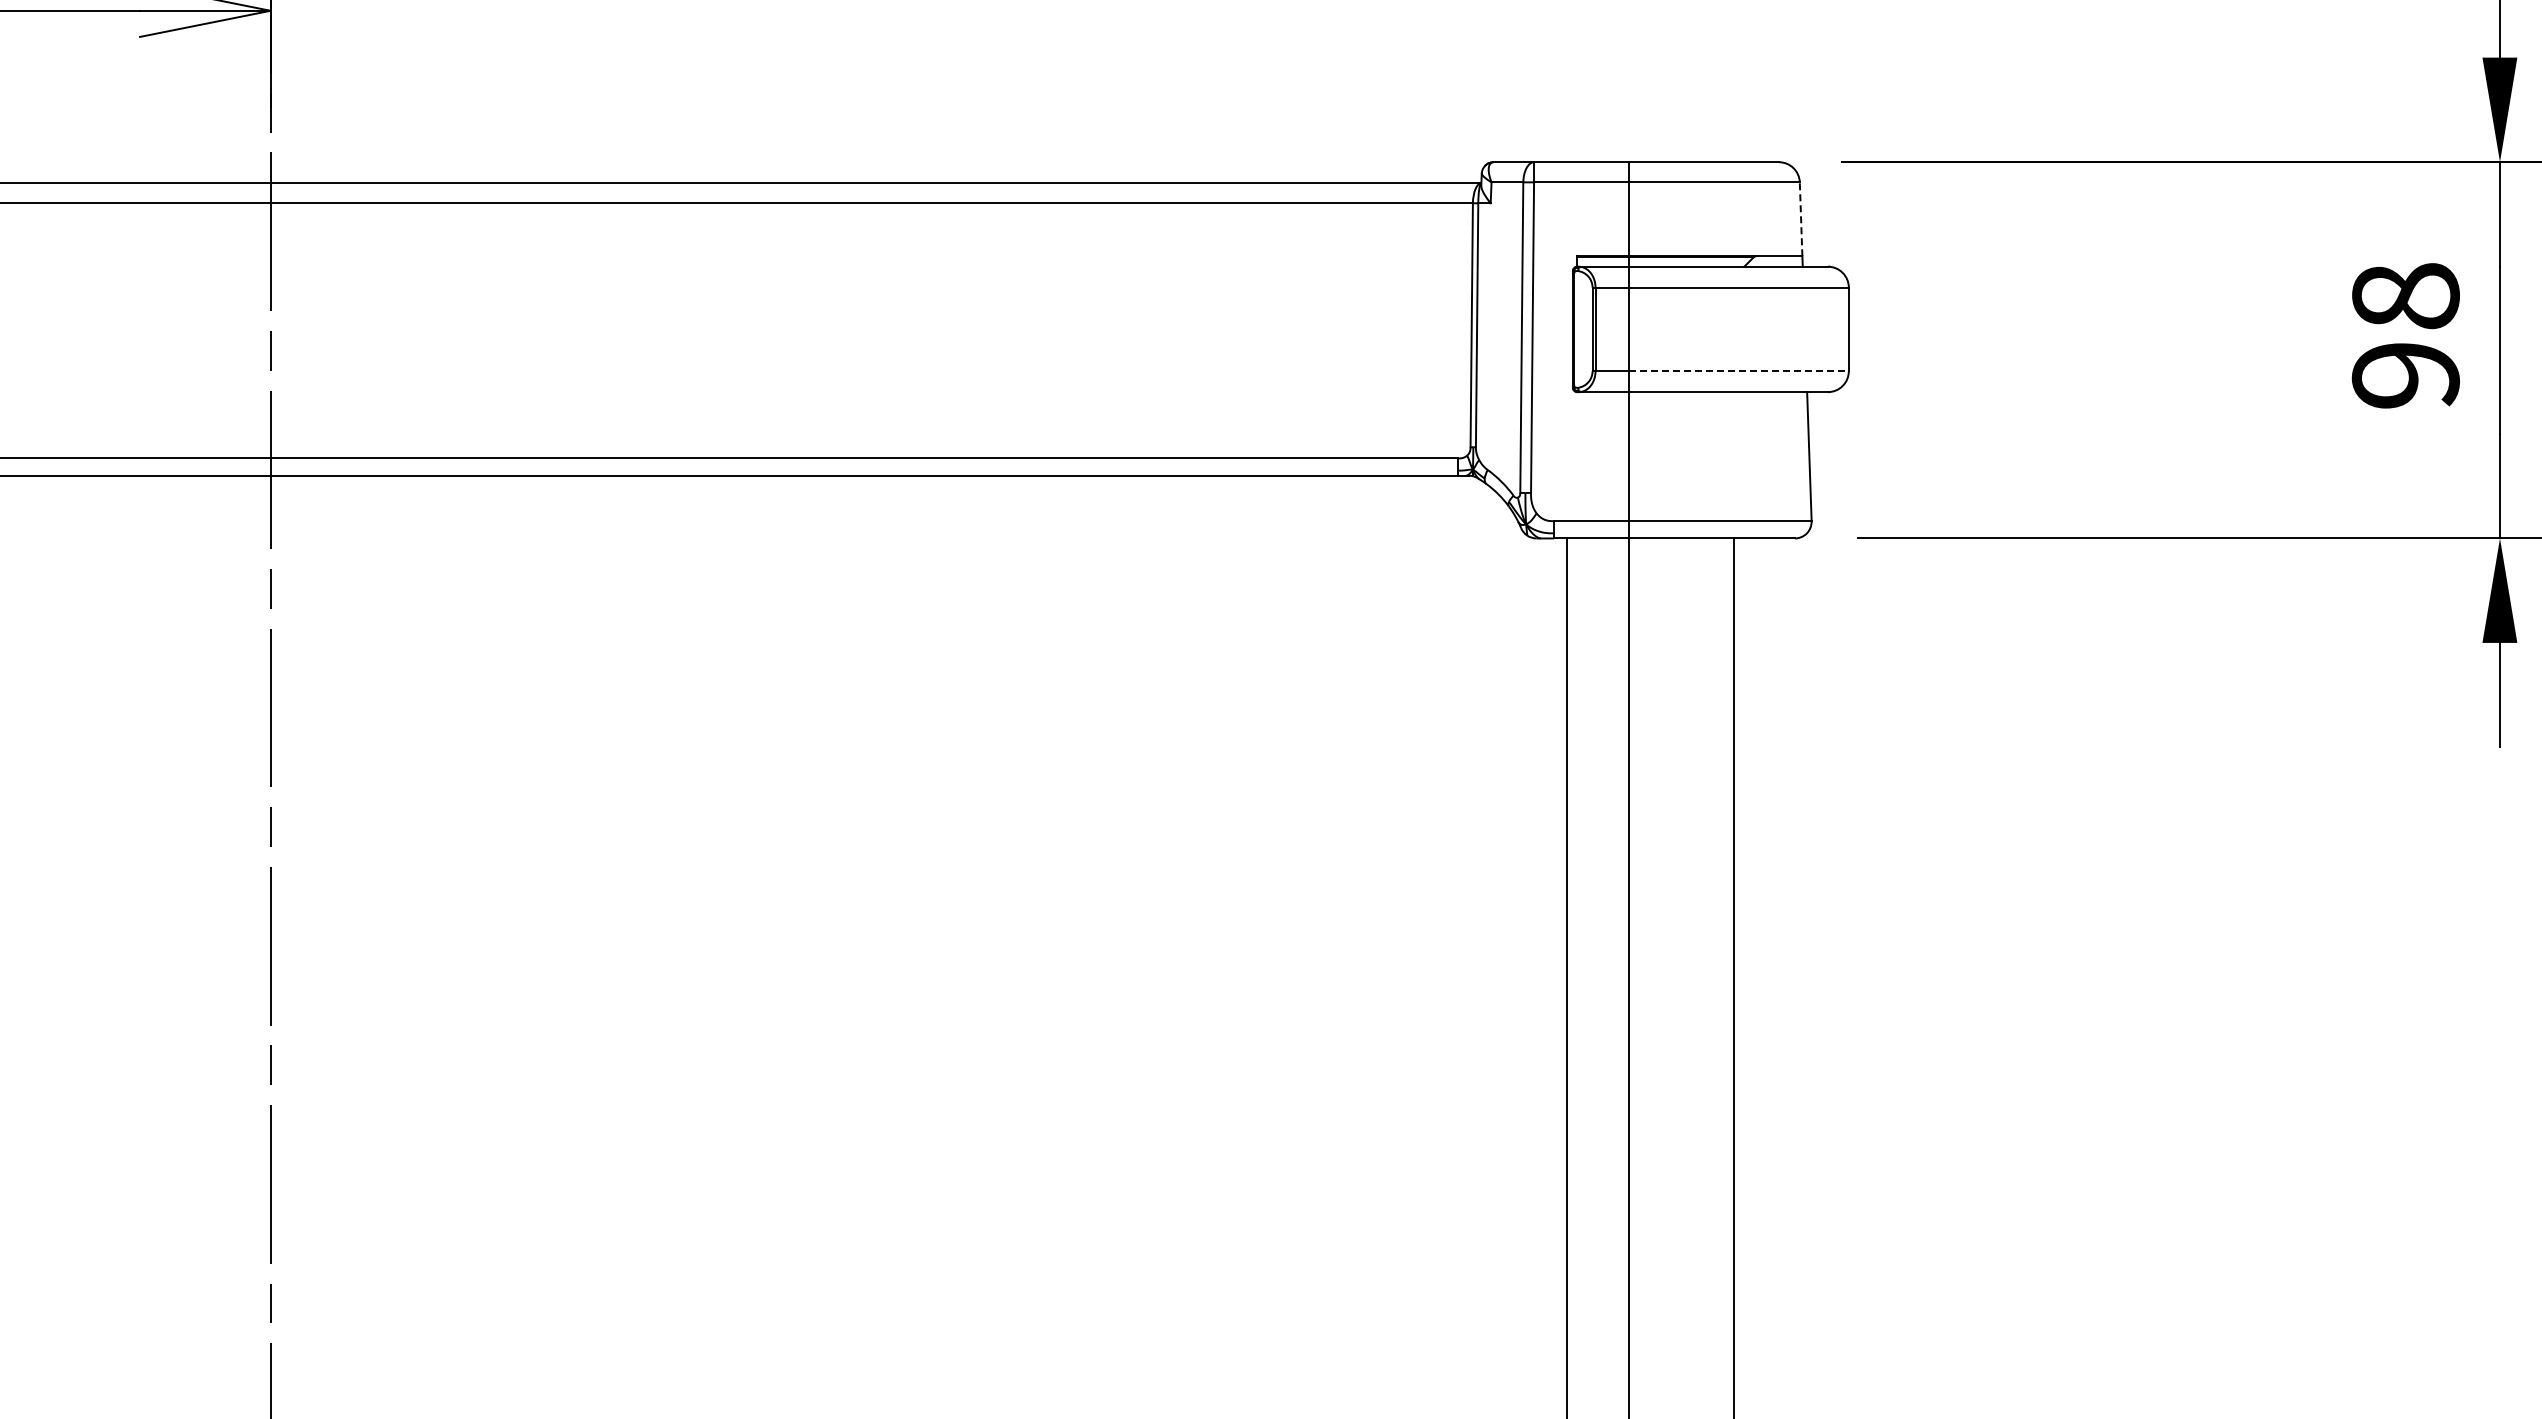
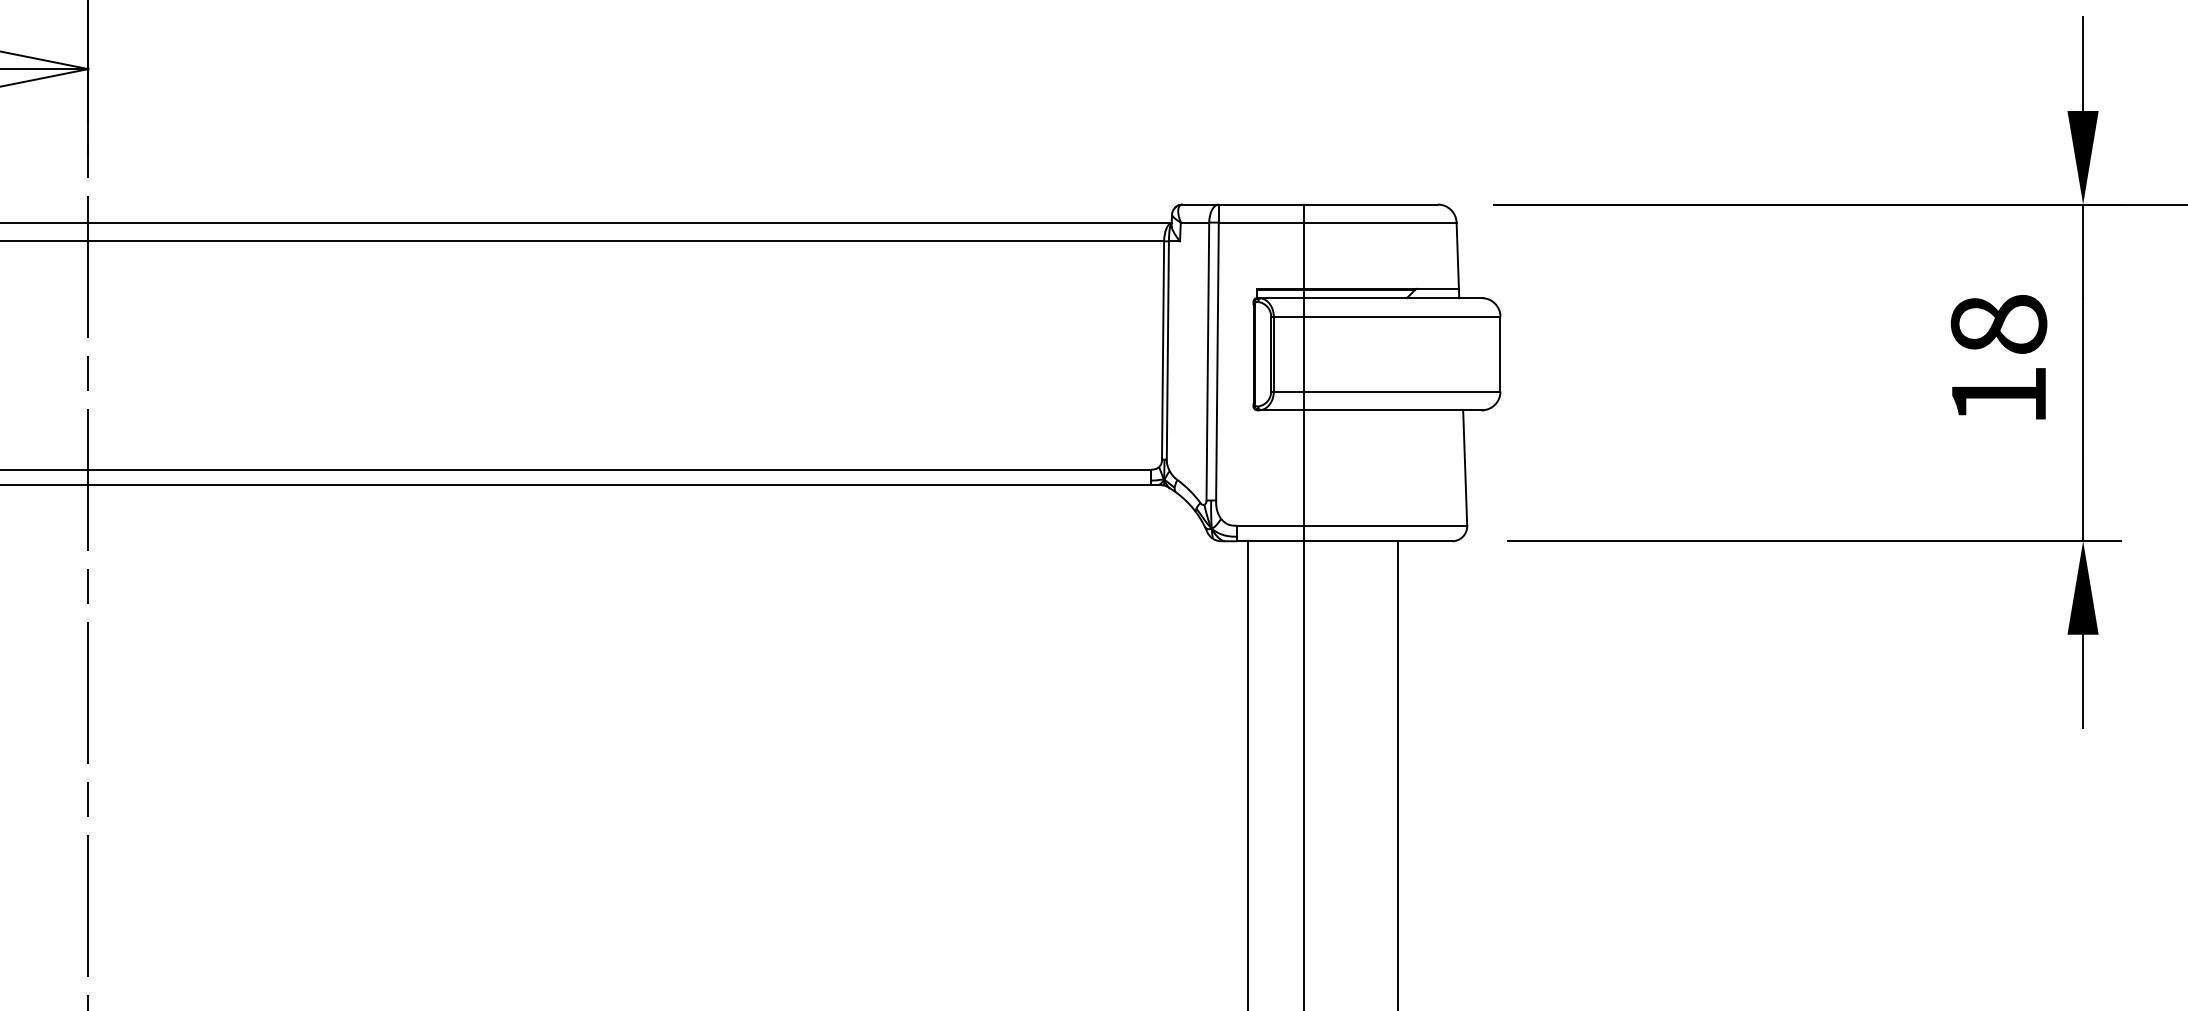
line: (1801, 219) -> (1458, 255), dashed -> solid
line: (1739, 371) -> (1402, 391), dashed -> solid
text: (2405, 375) -> (1998, 395), 98 -> 18

